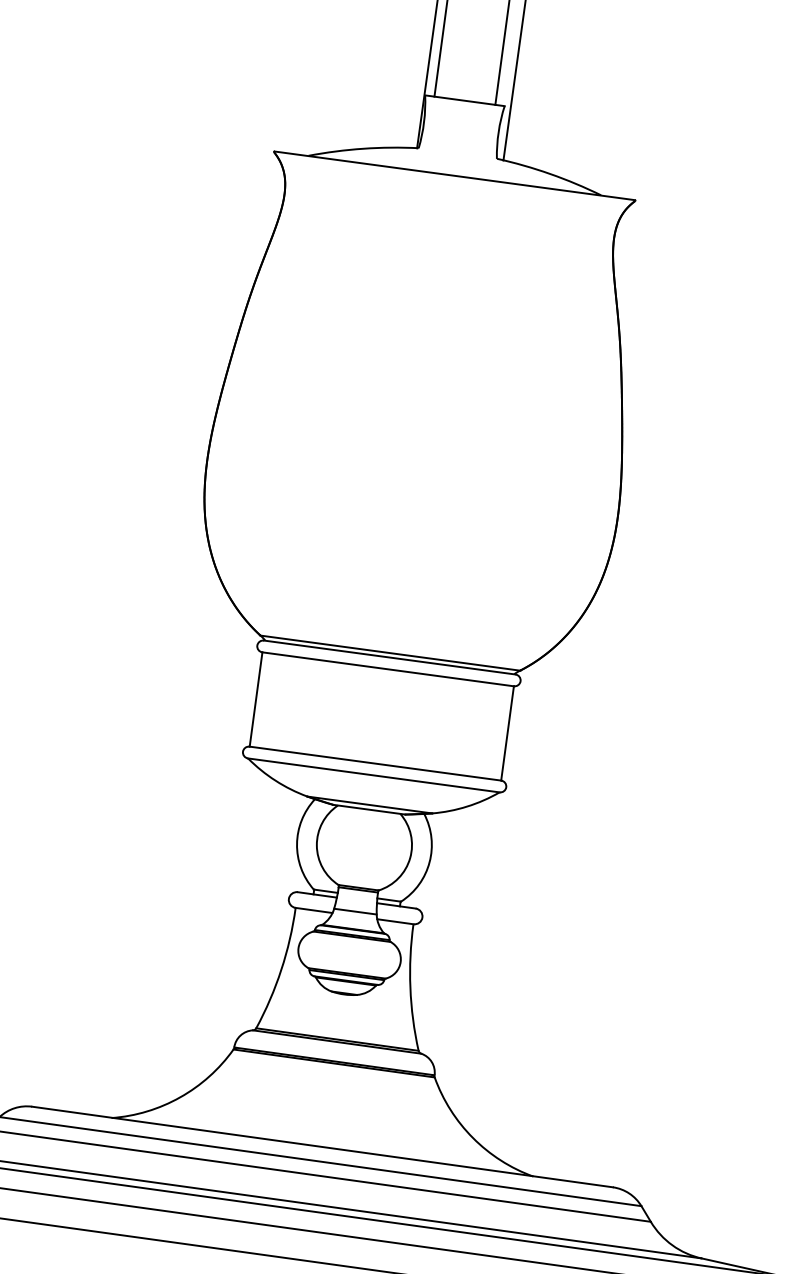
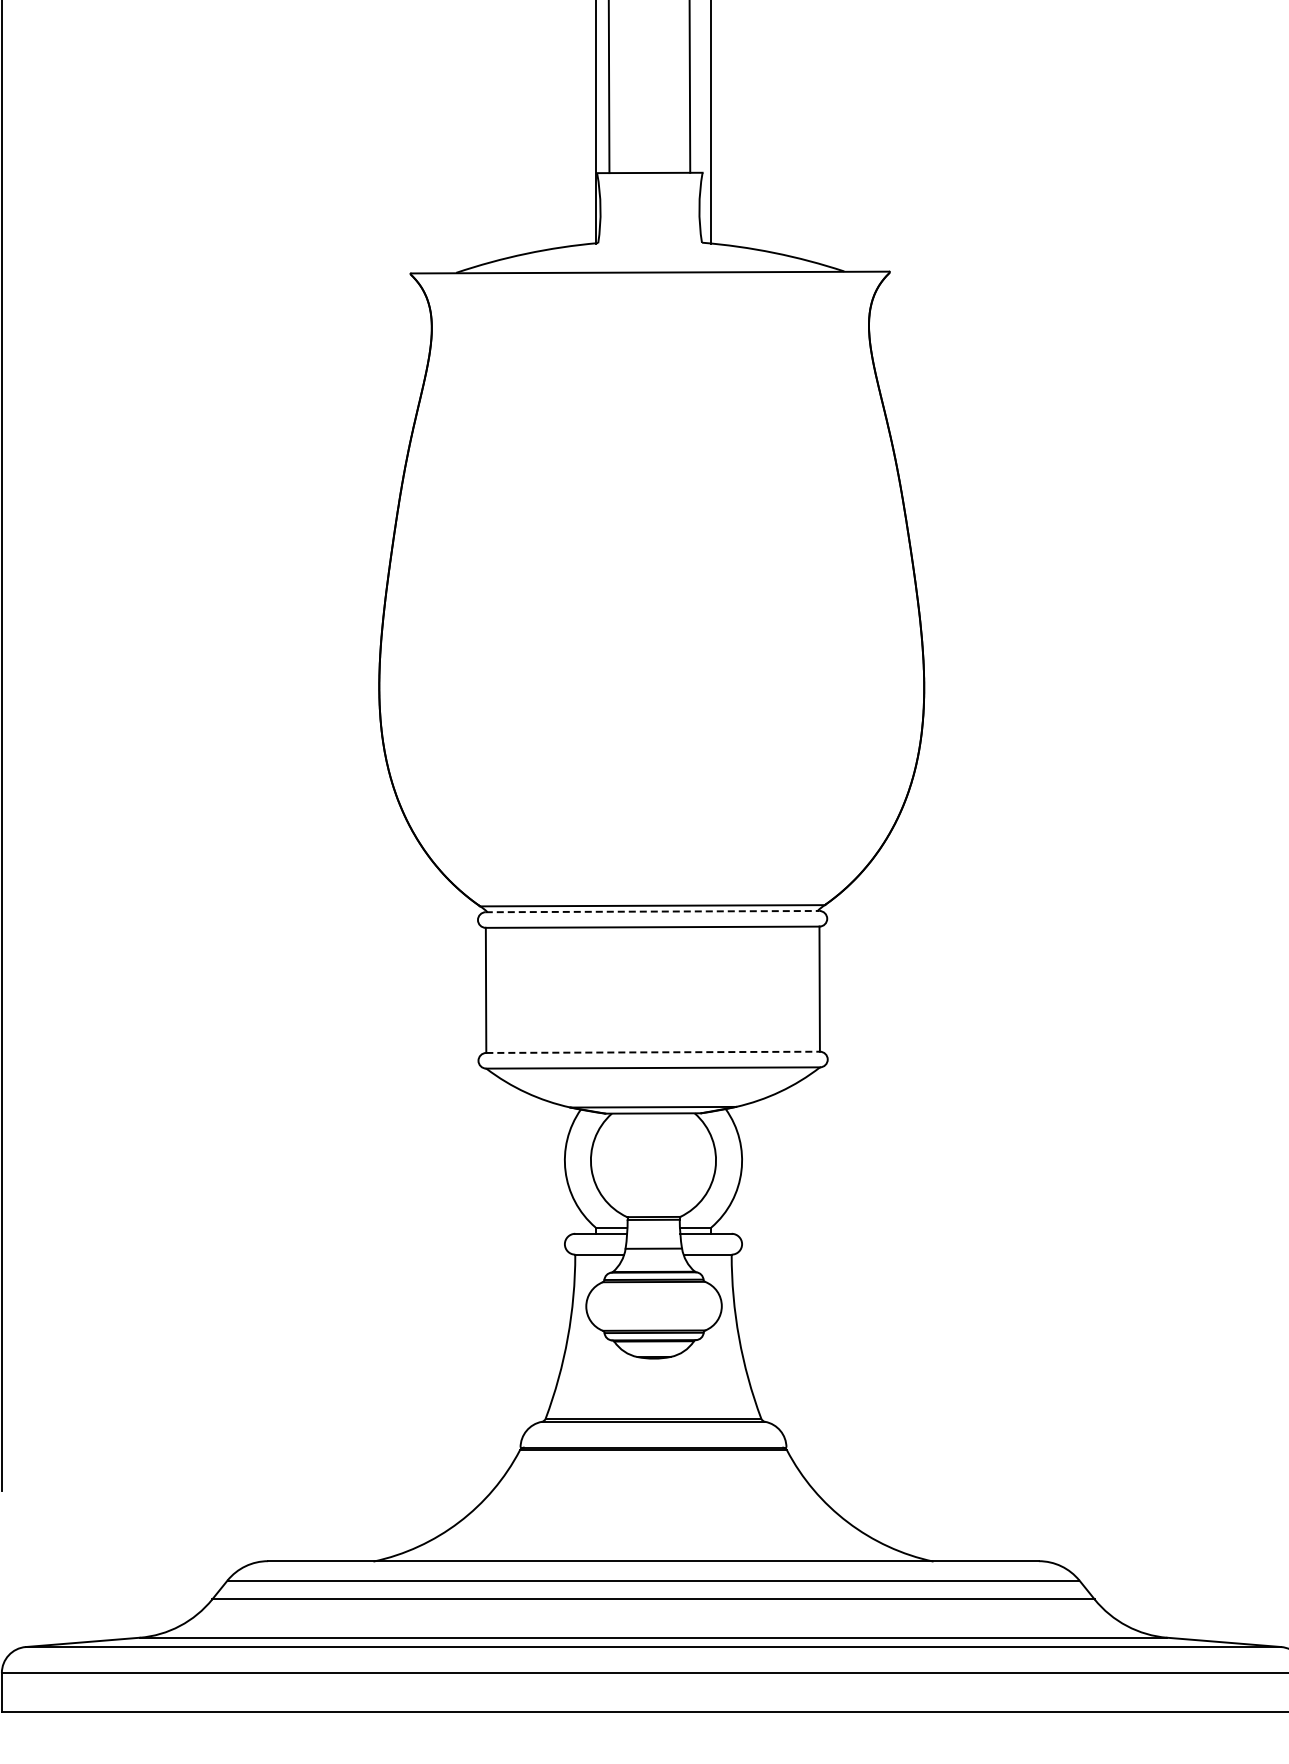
line: (389, 657) -> (652, 911), solid -> dashed
line: (375, 763) -> (653, 1052), solid -> dashed

